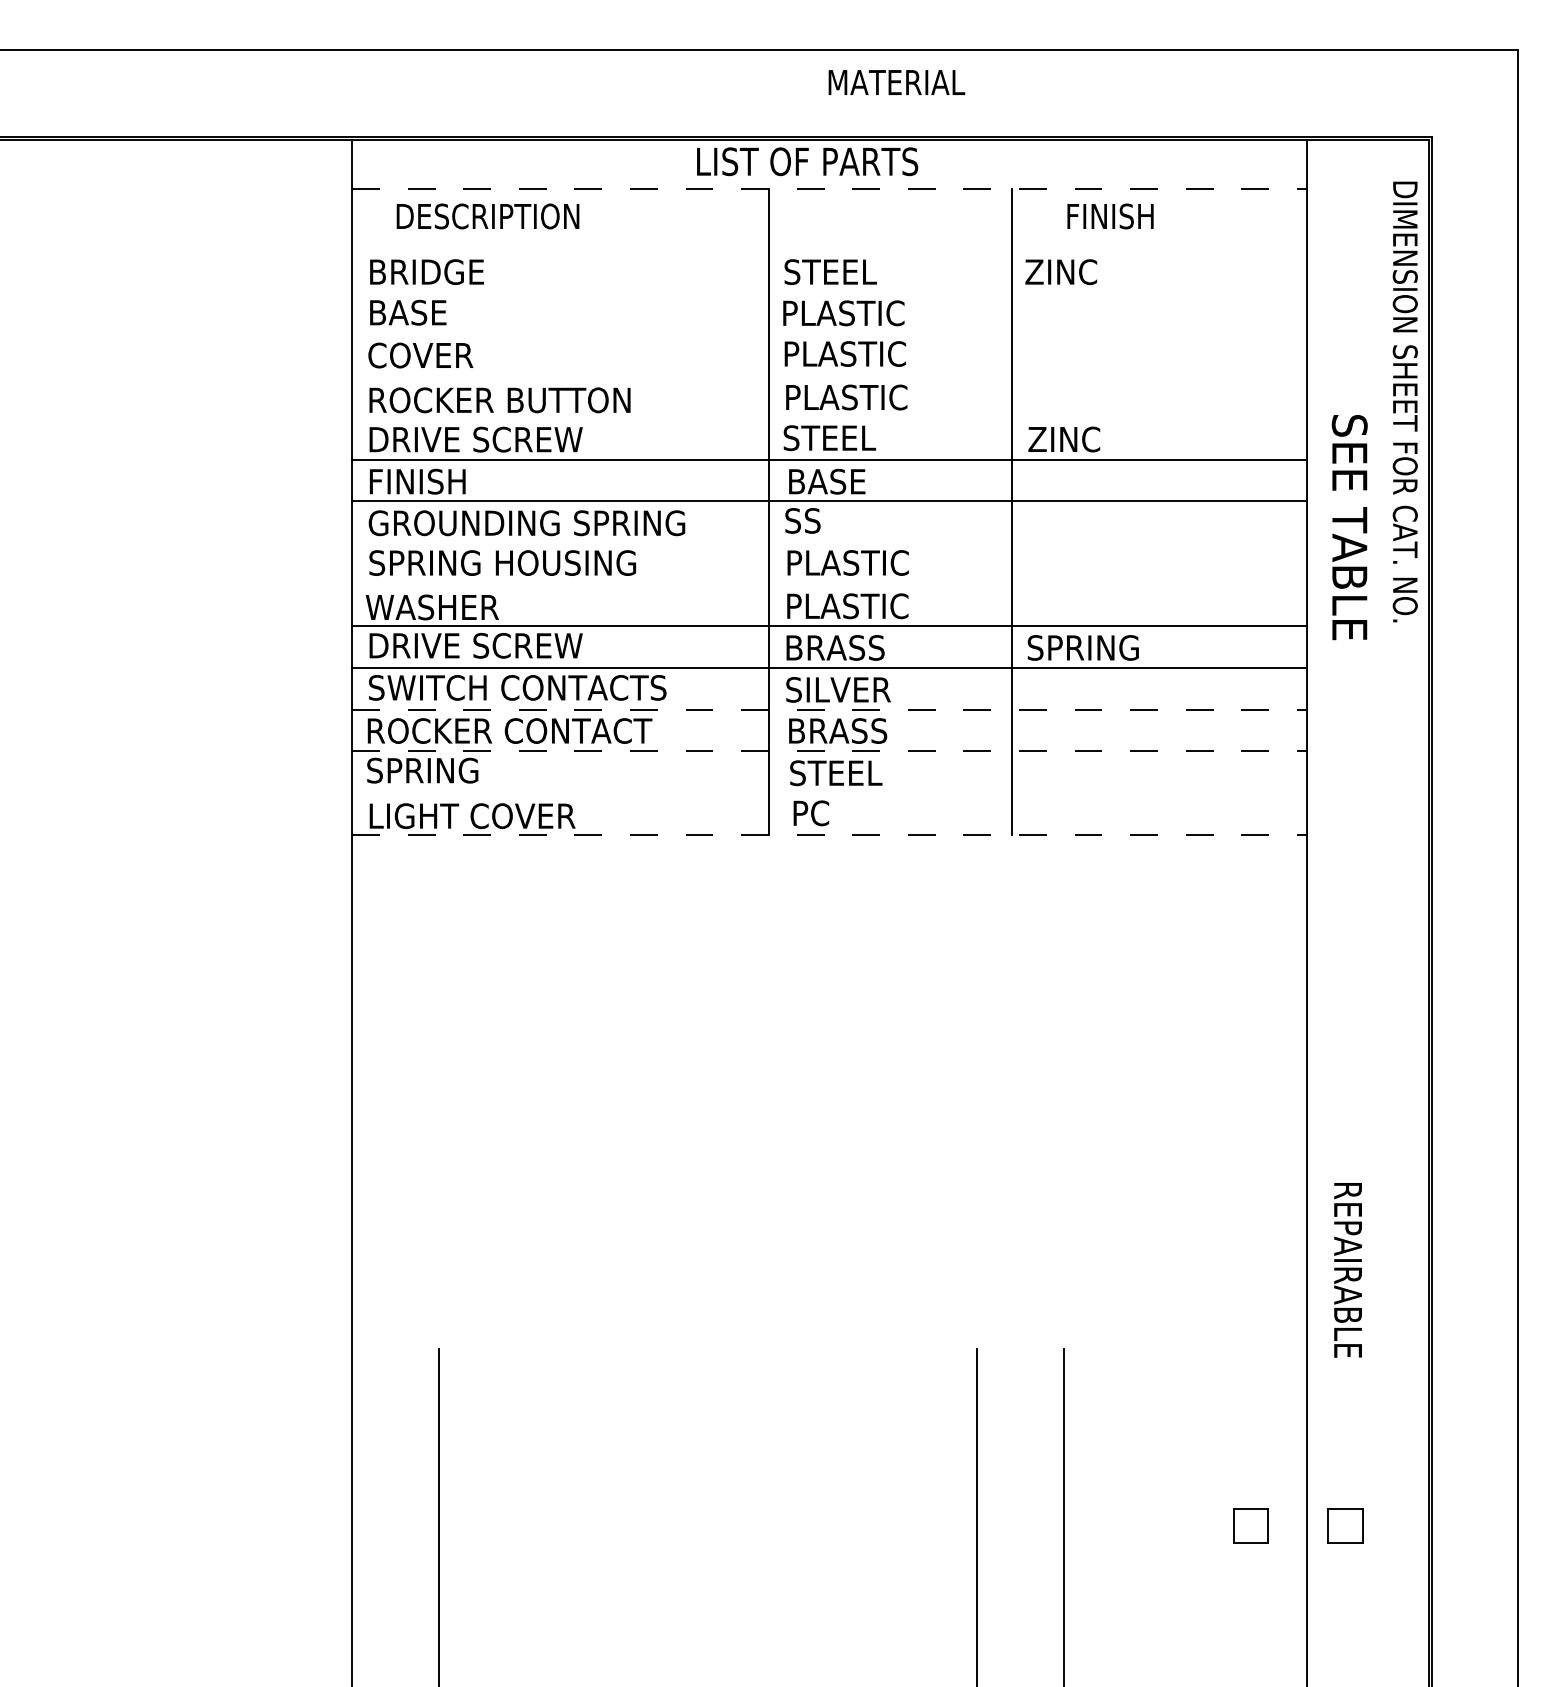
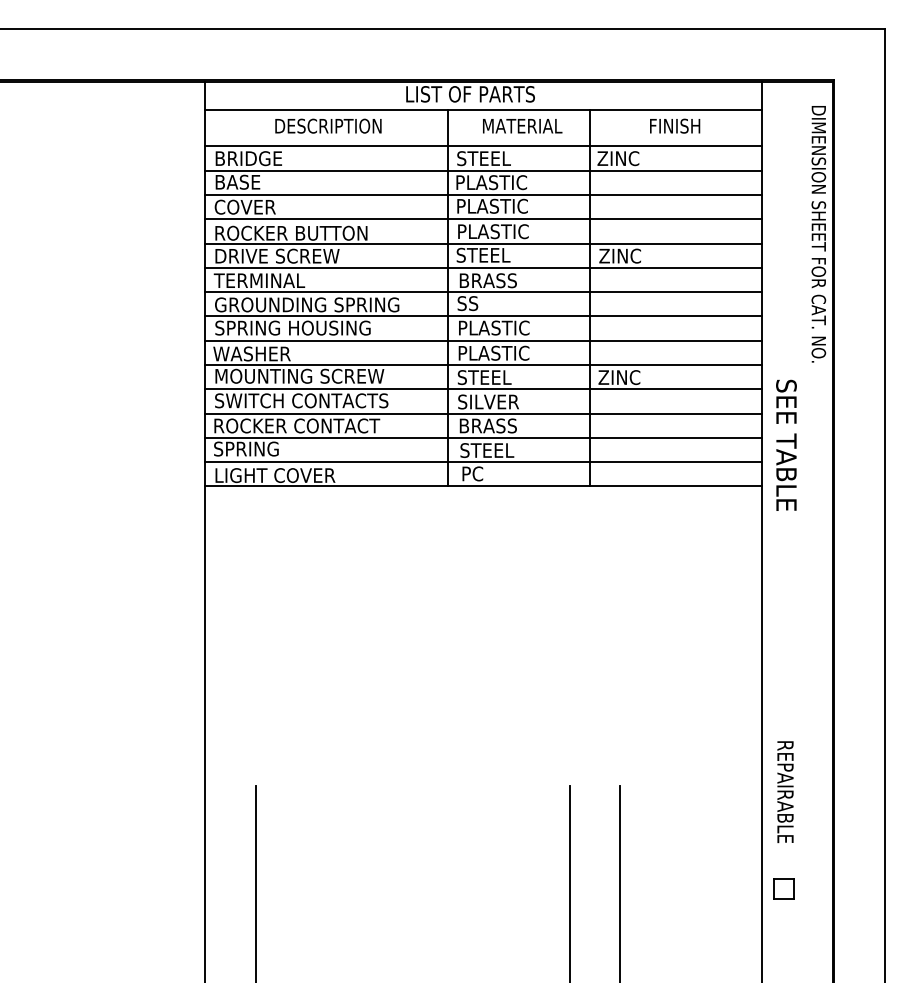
text: (896, 83) -> (522, 126), moved
line: (831, 189) -> (484, 110), dashed -> solid
text: (488, 215) -> (328, 125), moved
text: (1111, 215) -> (675, 125), moved
line: (829, 251) -> (483, 146), added
line: (829, 292) -> (483, 170), added
line: (829, 335) -> (483, 195), added
line: (829, 376) -> (483, 219), added
line: (829, 417) -> (483, 243), added
text: (445, 481) -> (259, 280), FINISH -> TERMINAL
text: (846, 481) -> (493, 280), BASE -> BRASS
text: (1349, 525) -> (786, 444), moved
line: (829, 543) -> (483, 316), added
line: (829, 584) -> (483, 340), added
text: (515, 644) -> (300, 375), DRIVE SCREW -> MOUNTING SCREW
text: (834, 647) -> (486, 377), BRASS -> STEEL
text: (1082, 647) -> (630, 377), SPRING -> ZINC
line: (831, 709) -> (484, 413), dashed -> solid
line: (831, 750) -> (484, 437), dashed -> solid
line: (829, 793) -> (483, 462), added
line: (831, 834) -> (484, 486), dashed -> solid
text: (1348, 1270) -> (785, 792), moved
part: (1250, 1524) -> (728, 888), removed

